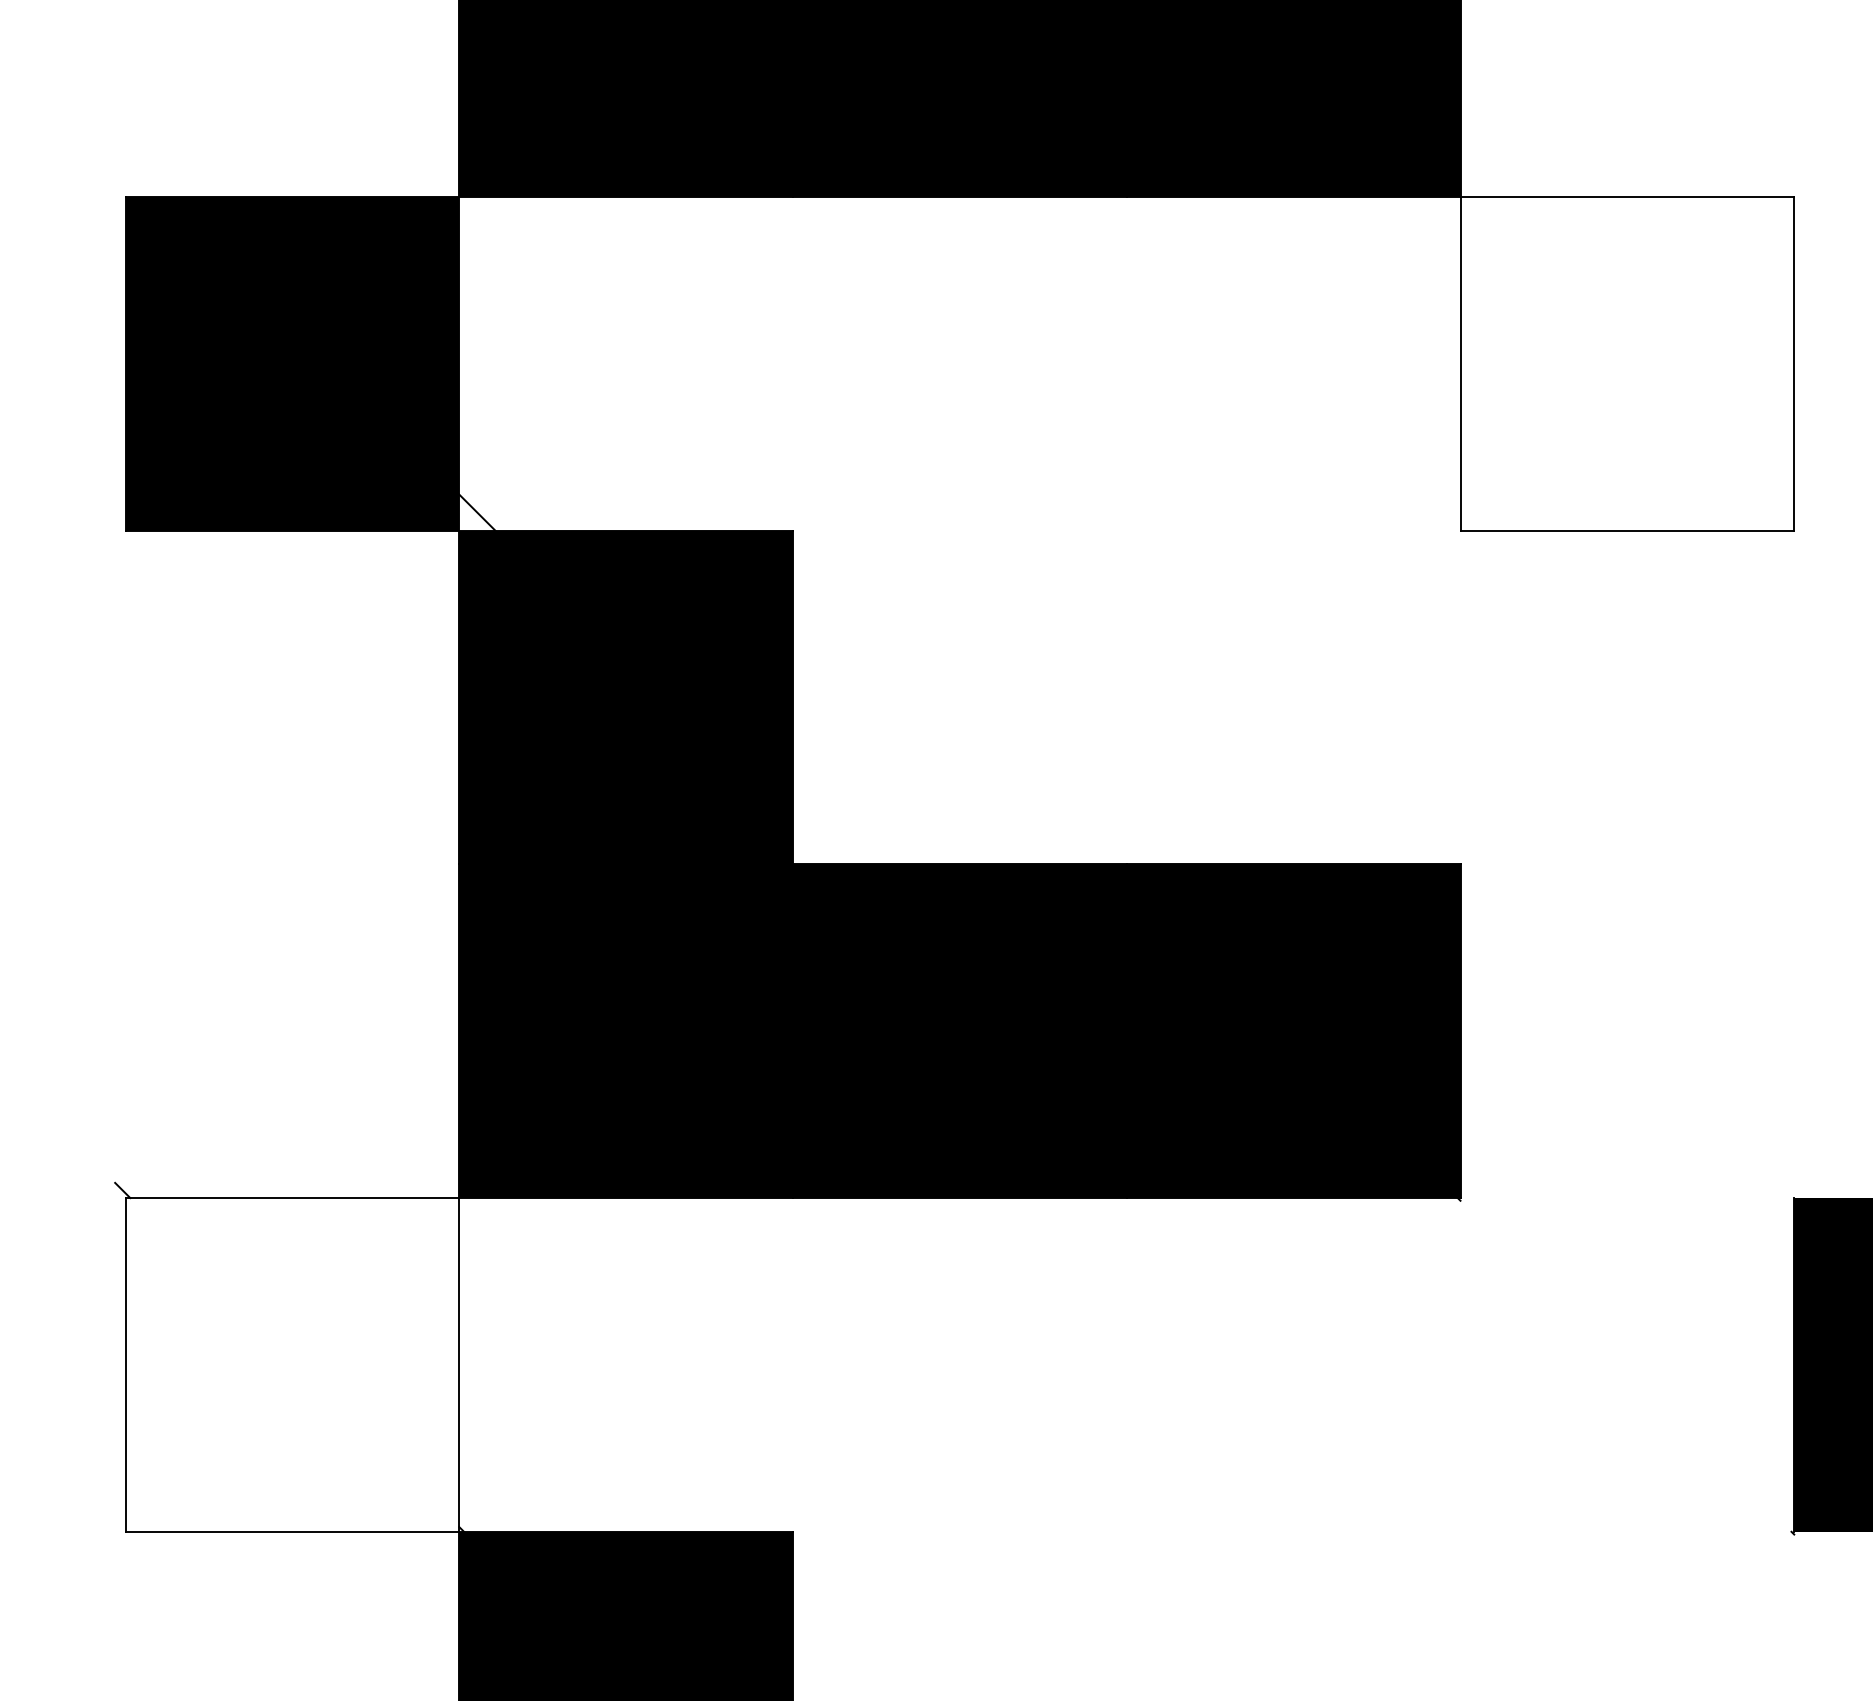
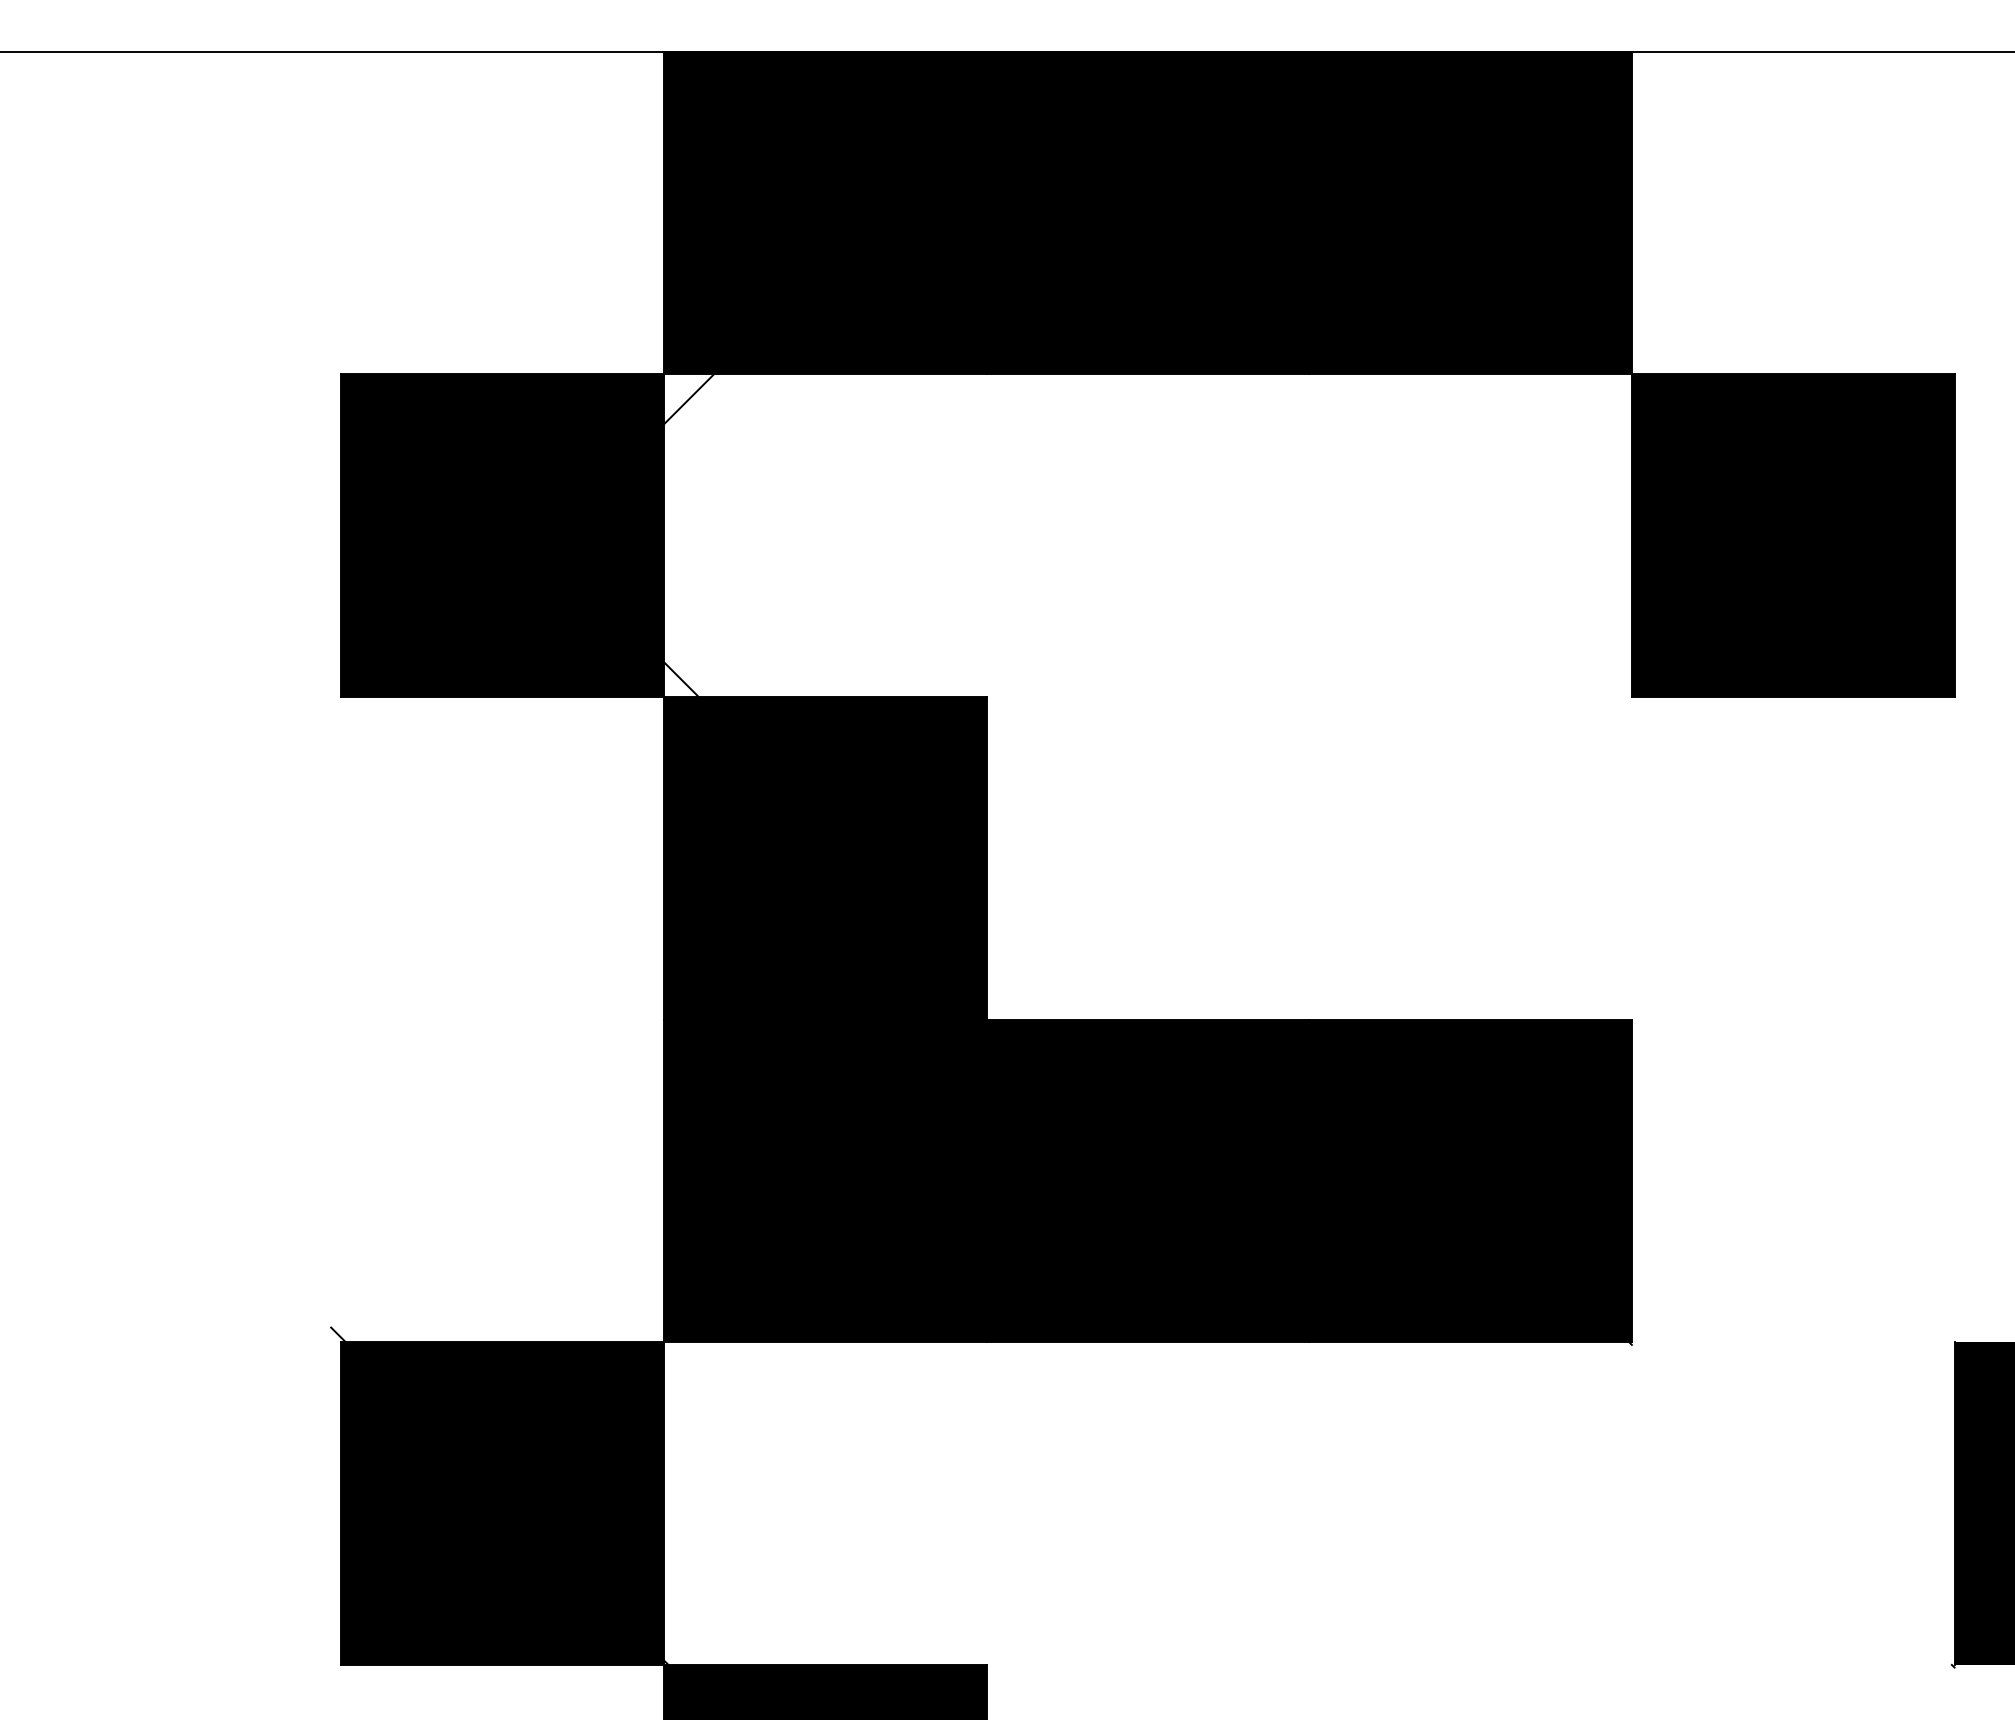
line: (484, 222) -> (688, 399), added
fill: (1626, 363) -> (1792, 535), added
fill: (292, 1364) -> (502, 1503), added

